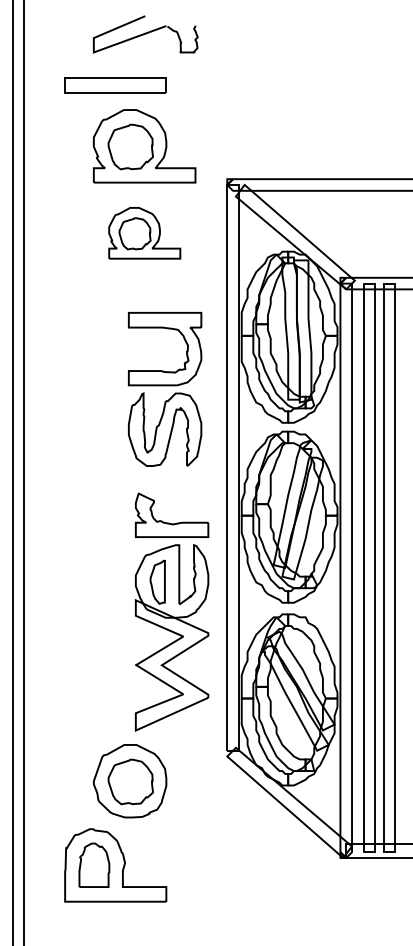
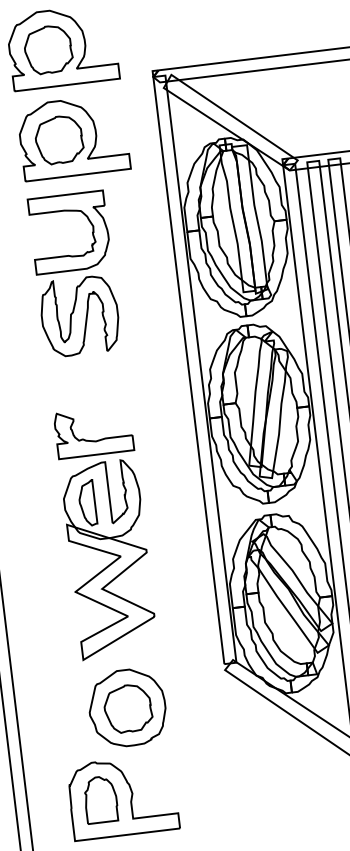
part: (144, 233) -> (73, 137), size x1.43
part: (165, 389) -> (75, 274), moved
part: (172, 611) -> (106, 531), moved

